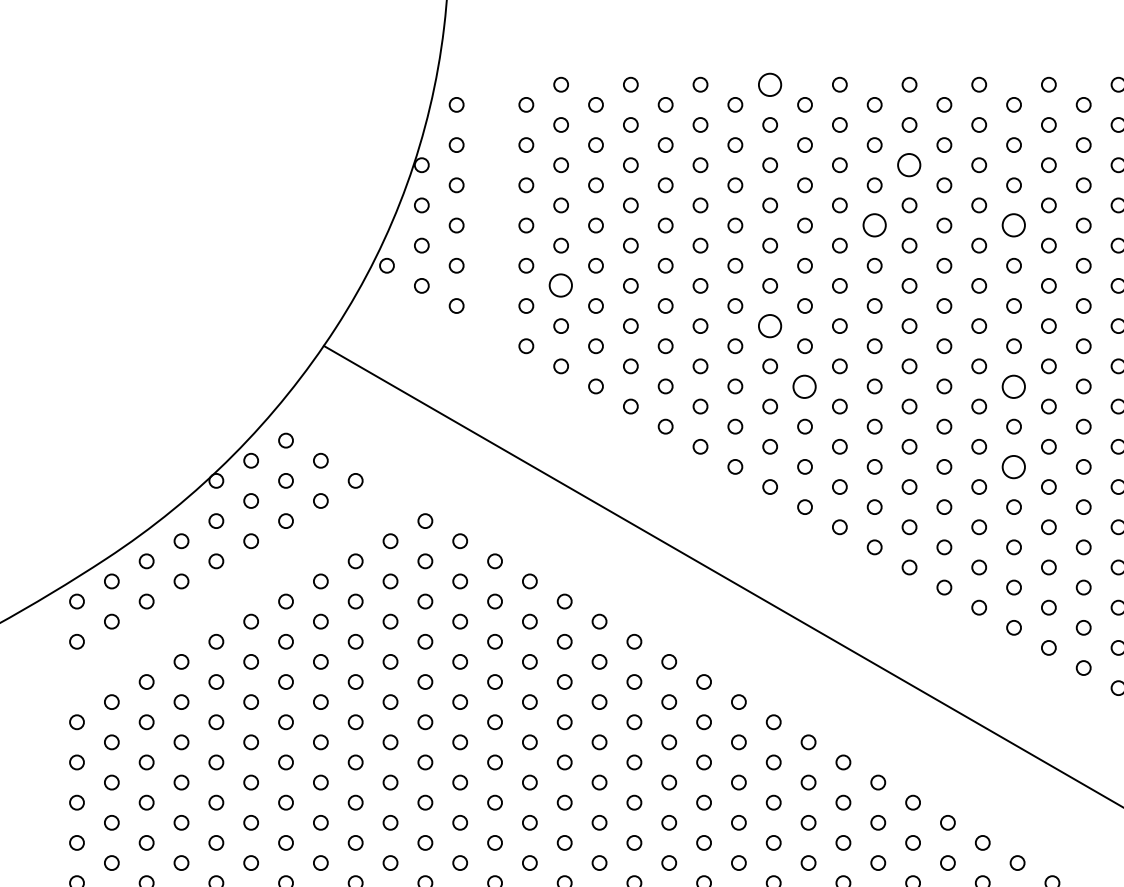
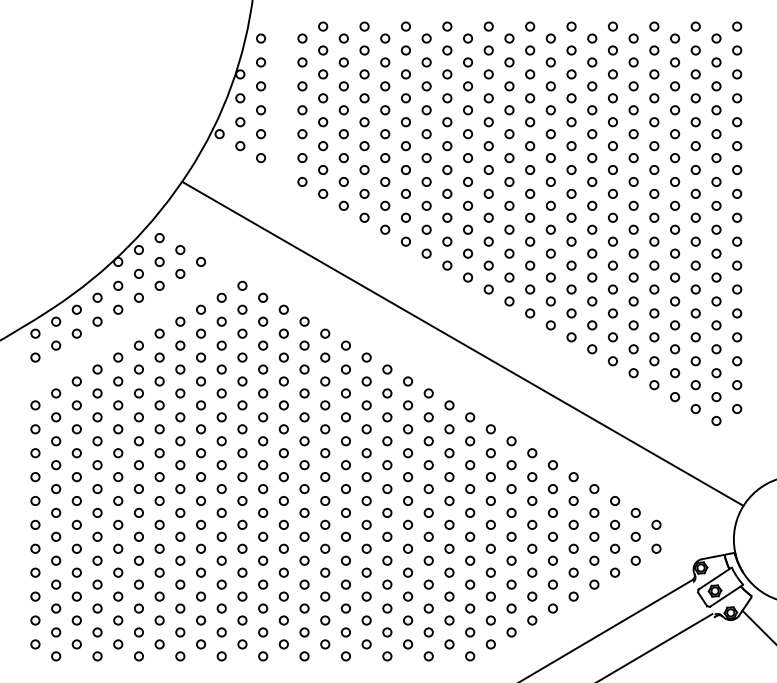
circle: (770, 84) -> (447, 26), size x0.62
circle: (910, 165) -> (530, 74), size x0.62
circle: (874, 225) -> (509, 110), size x0.62
circle: (1014, 225) -> (592, 110), size x0.62
circle: (561, 286) -> (323, 146), size x0.62
circle: (770, 325) -> (447, 169), size x0.62
circle: (805, 385) -> (468, 205), size x0.62
circle: (1014, 385) -> (592, 205), size x0.62
circle: (1014, 466) -> (592, 253), size x0.62

